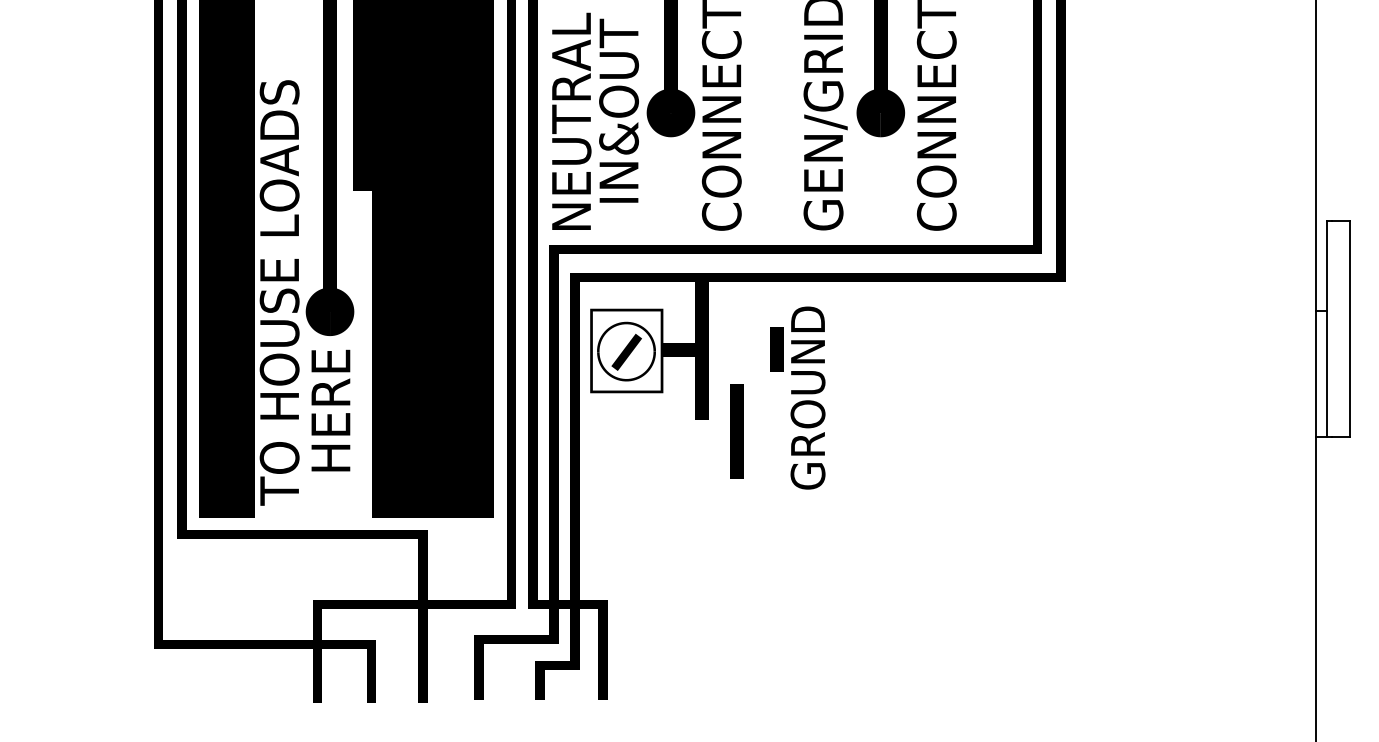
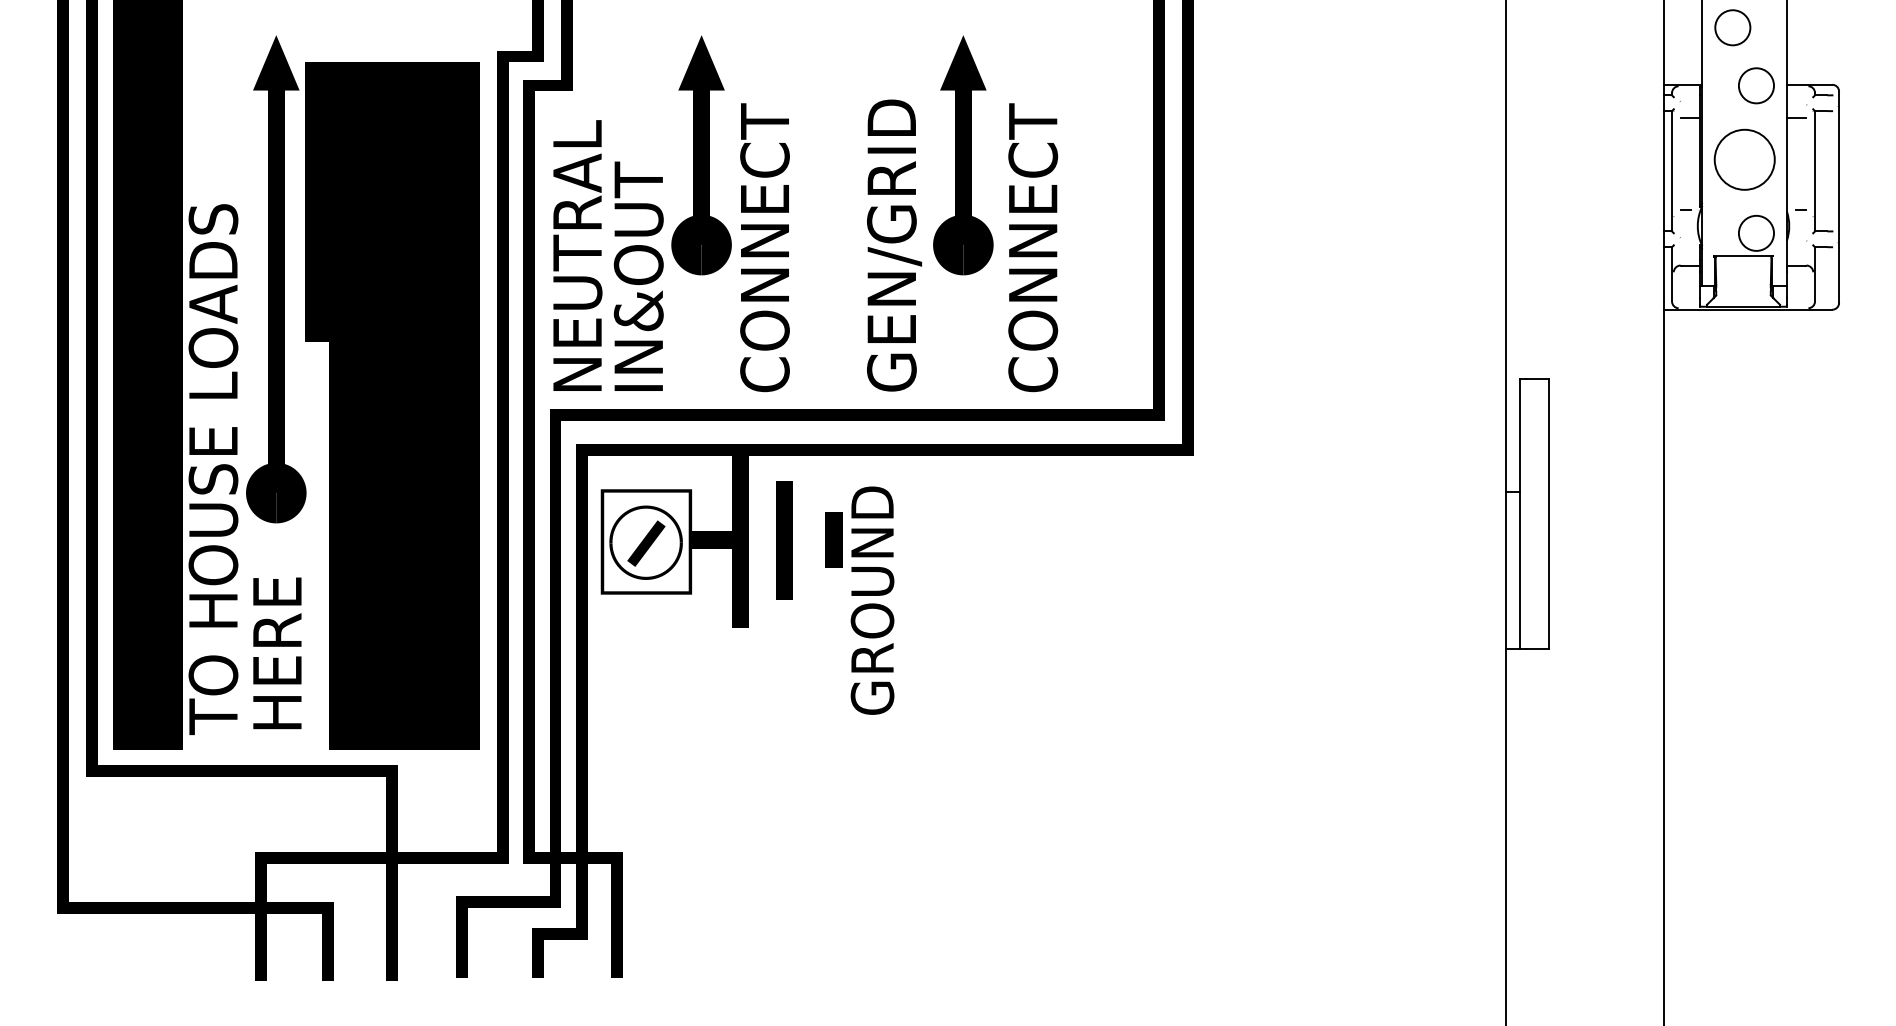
text: (618, 110) -> (638, 275), moved
text: (330, 410) -> (277, 653), moved
line: (737, 431) -> (784, 540), moved

